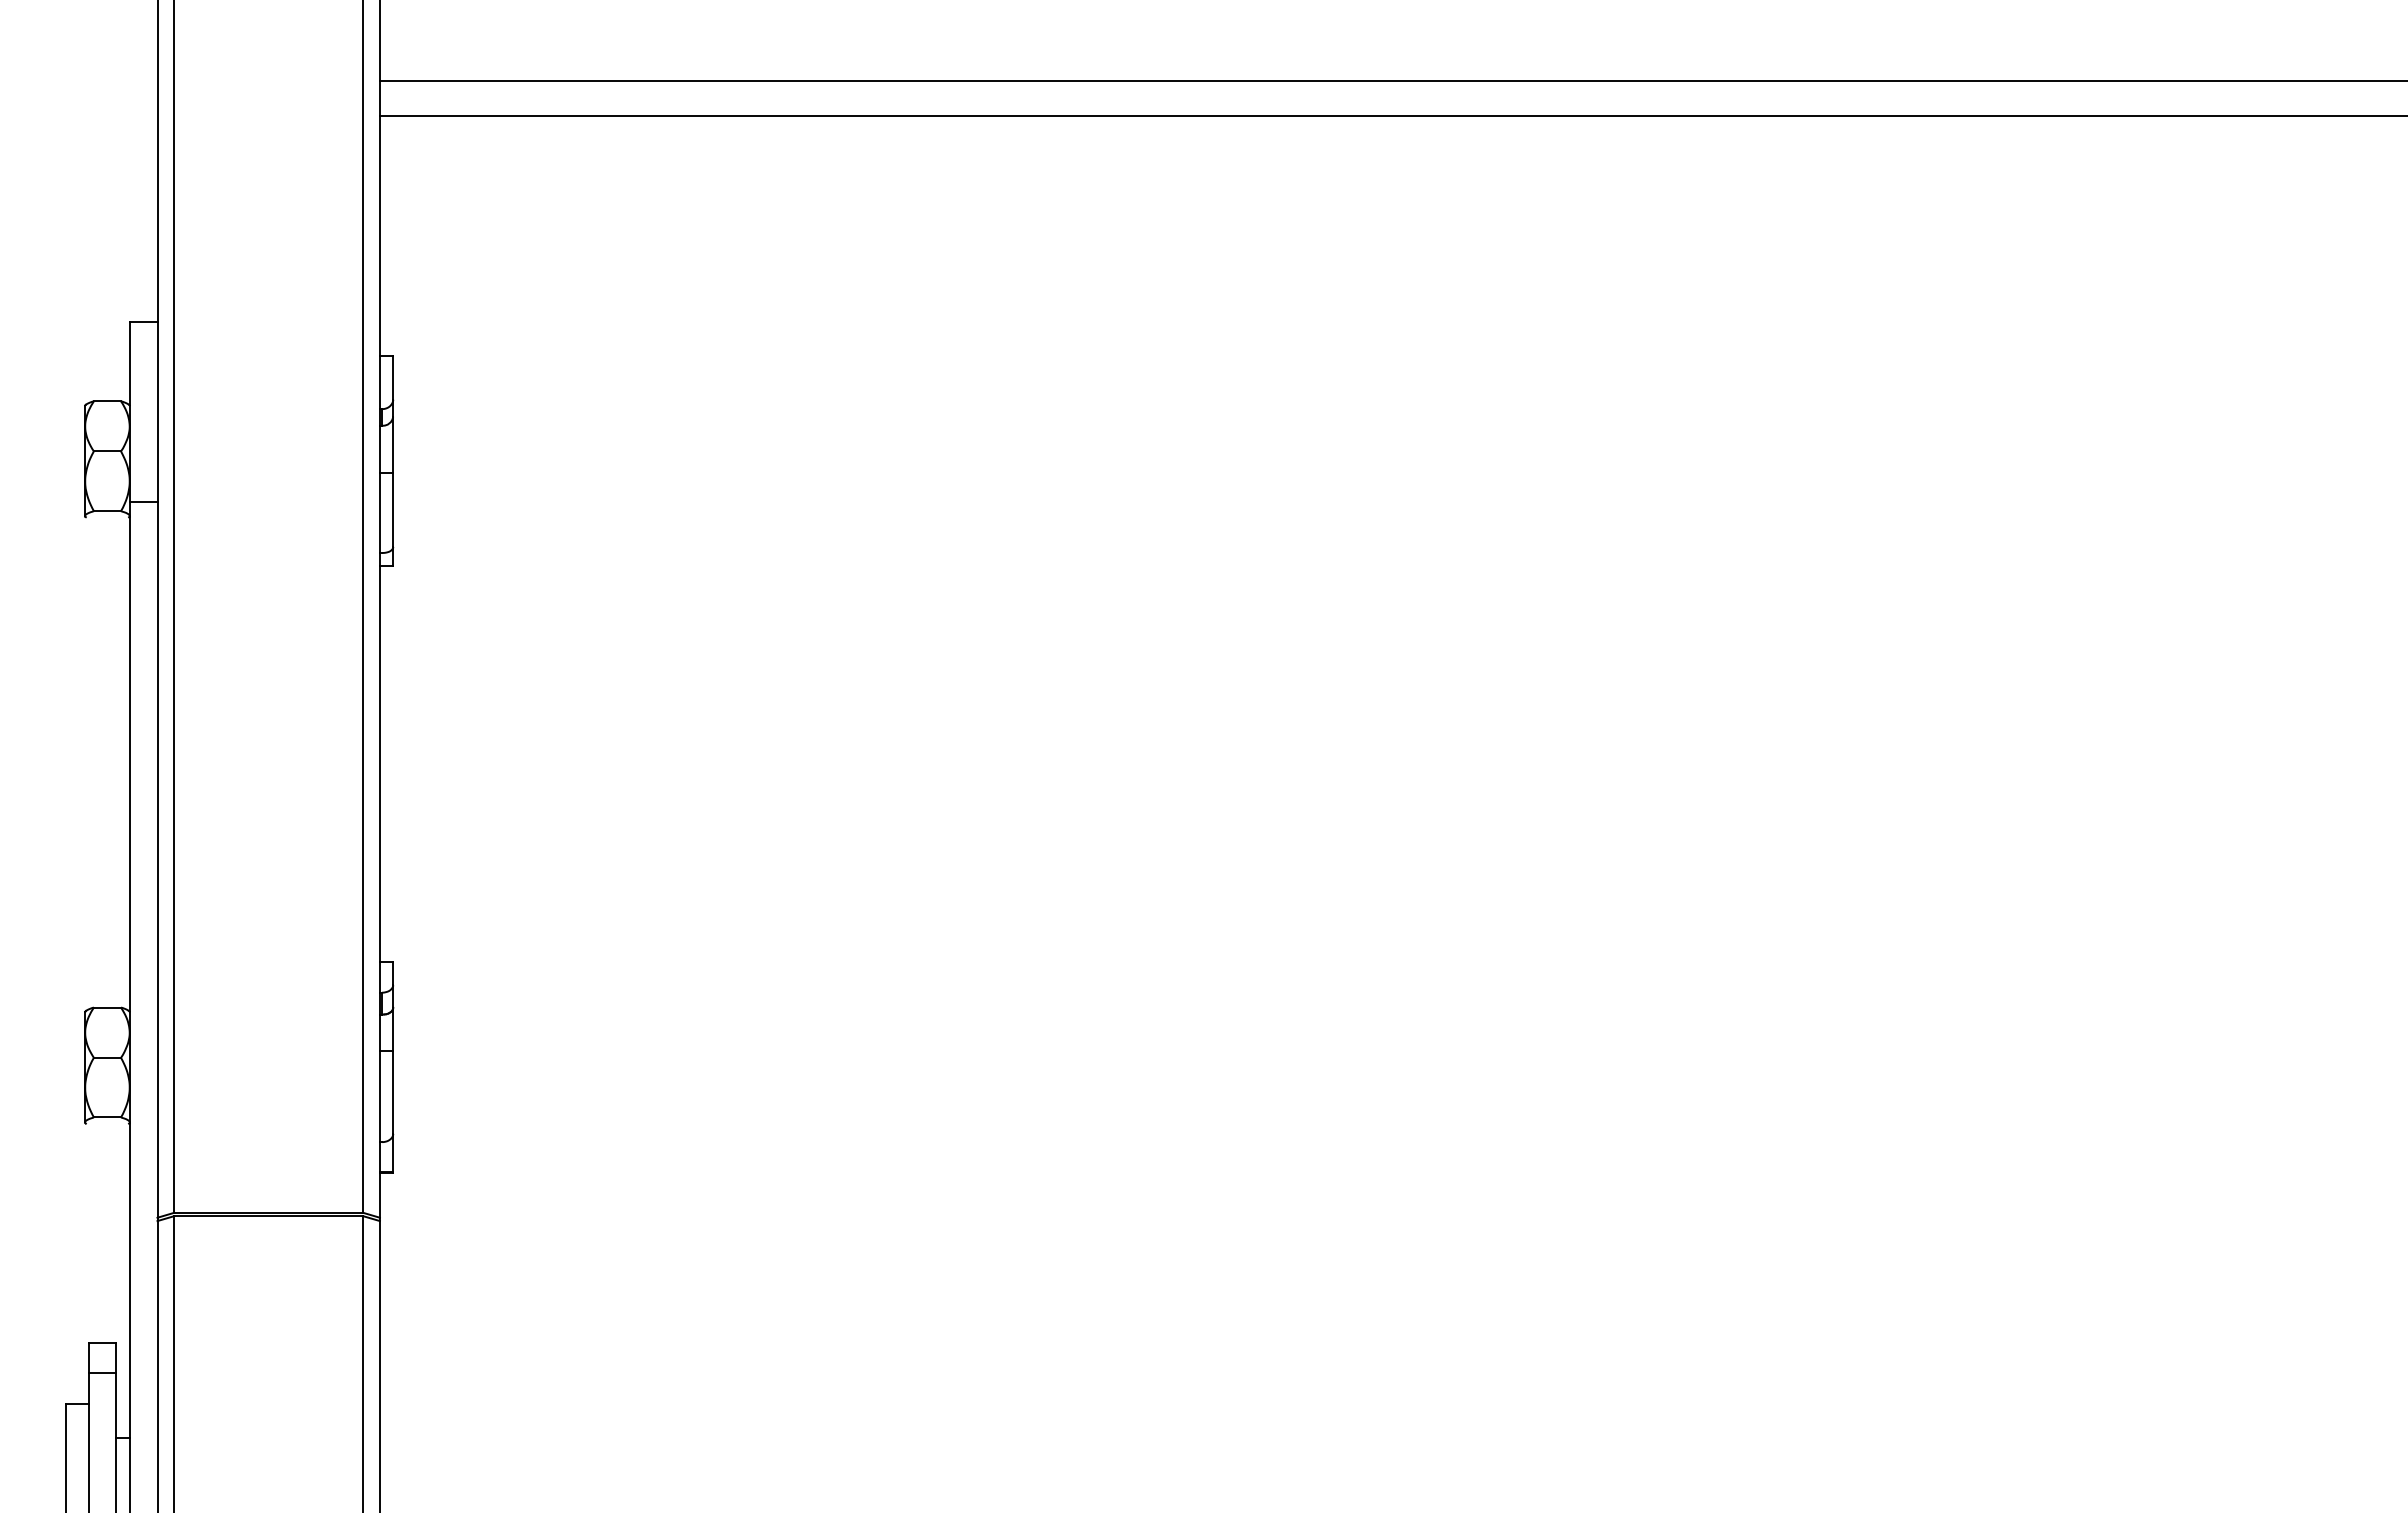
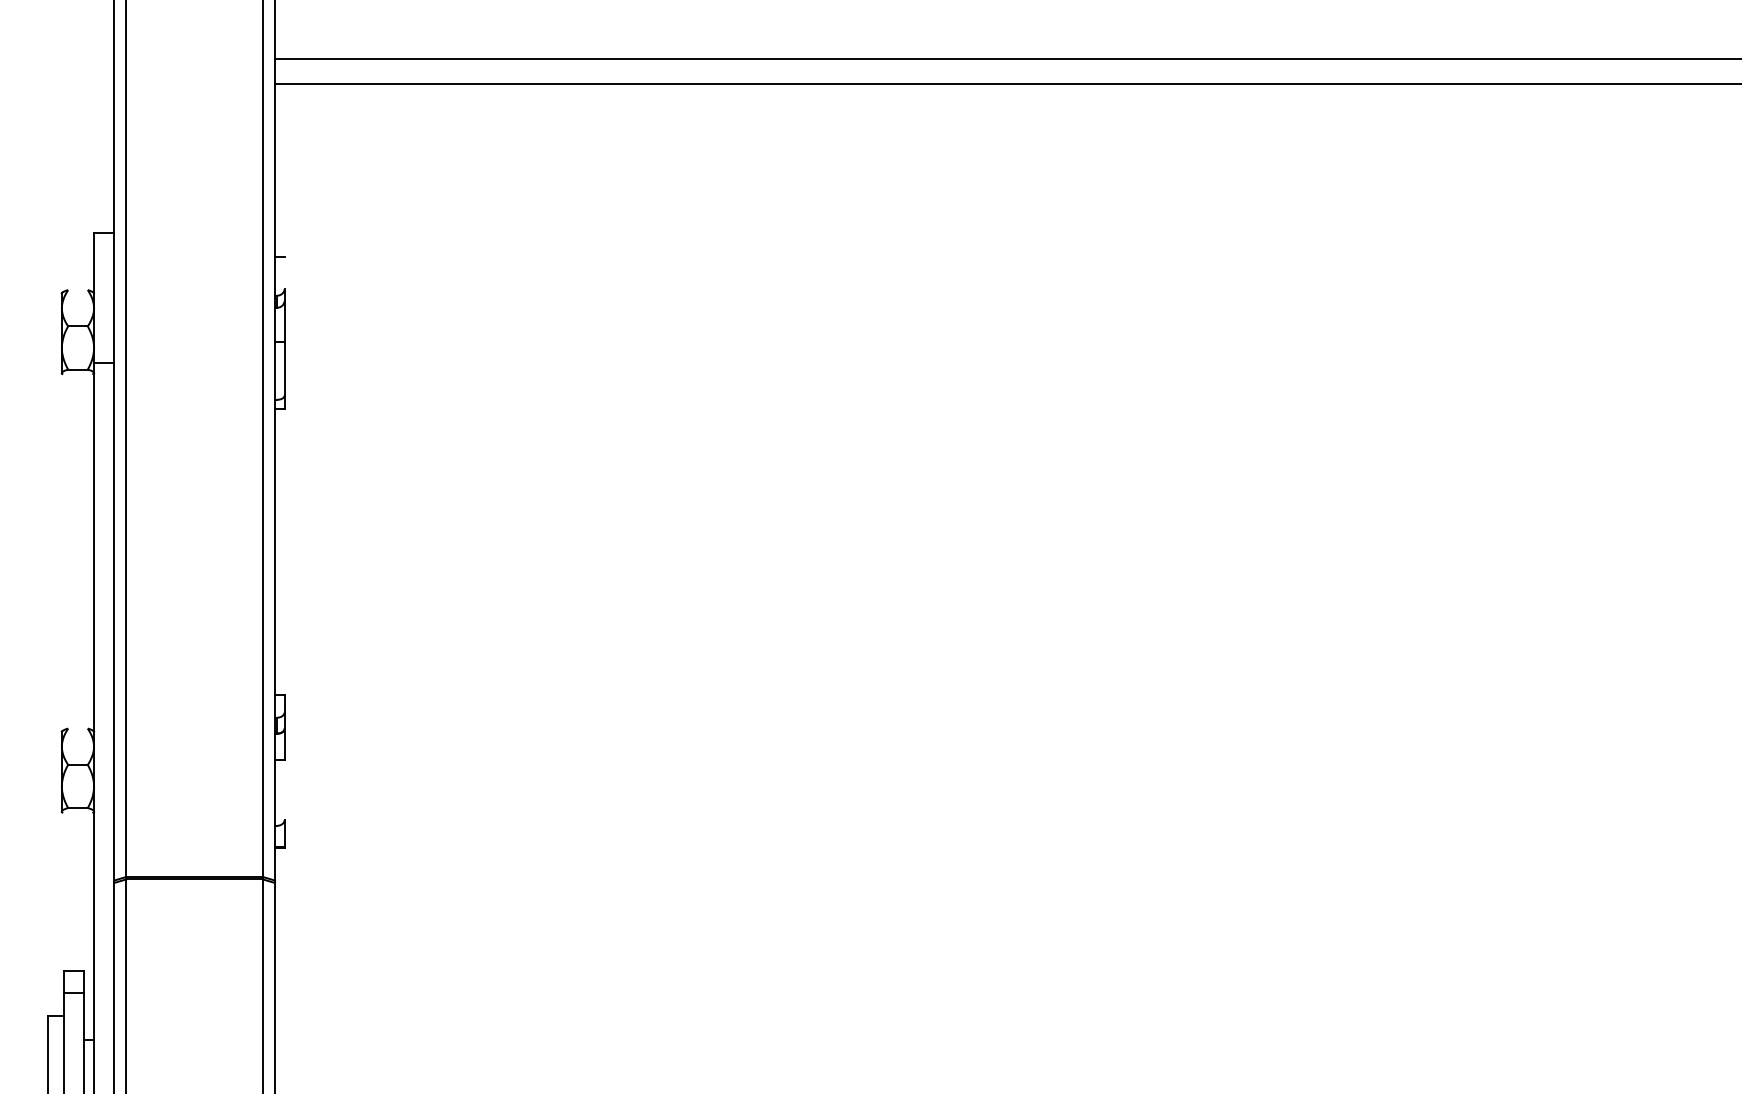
line: (393, 377) -> (284, 272), removed
line: (107, 401) -> (78, 290), removed
line: (107, 1007) -> (78, 728), removed
line: (393, 1091) -> (284, 789), removed

